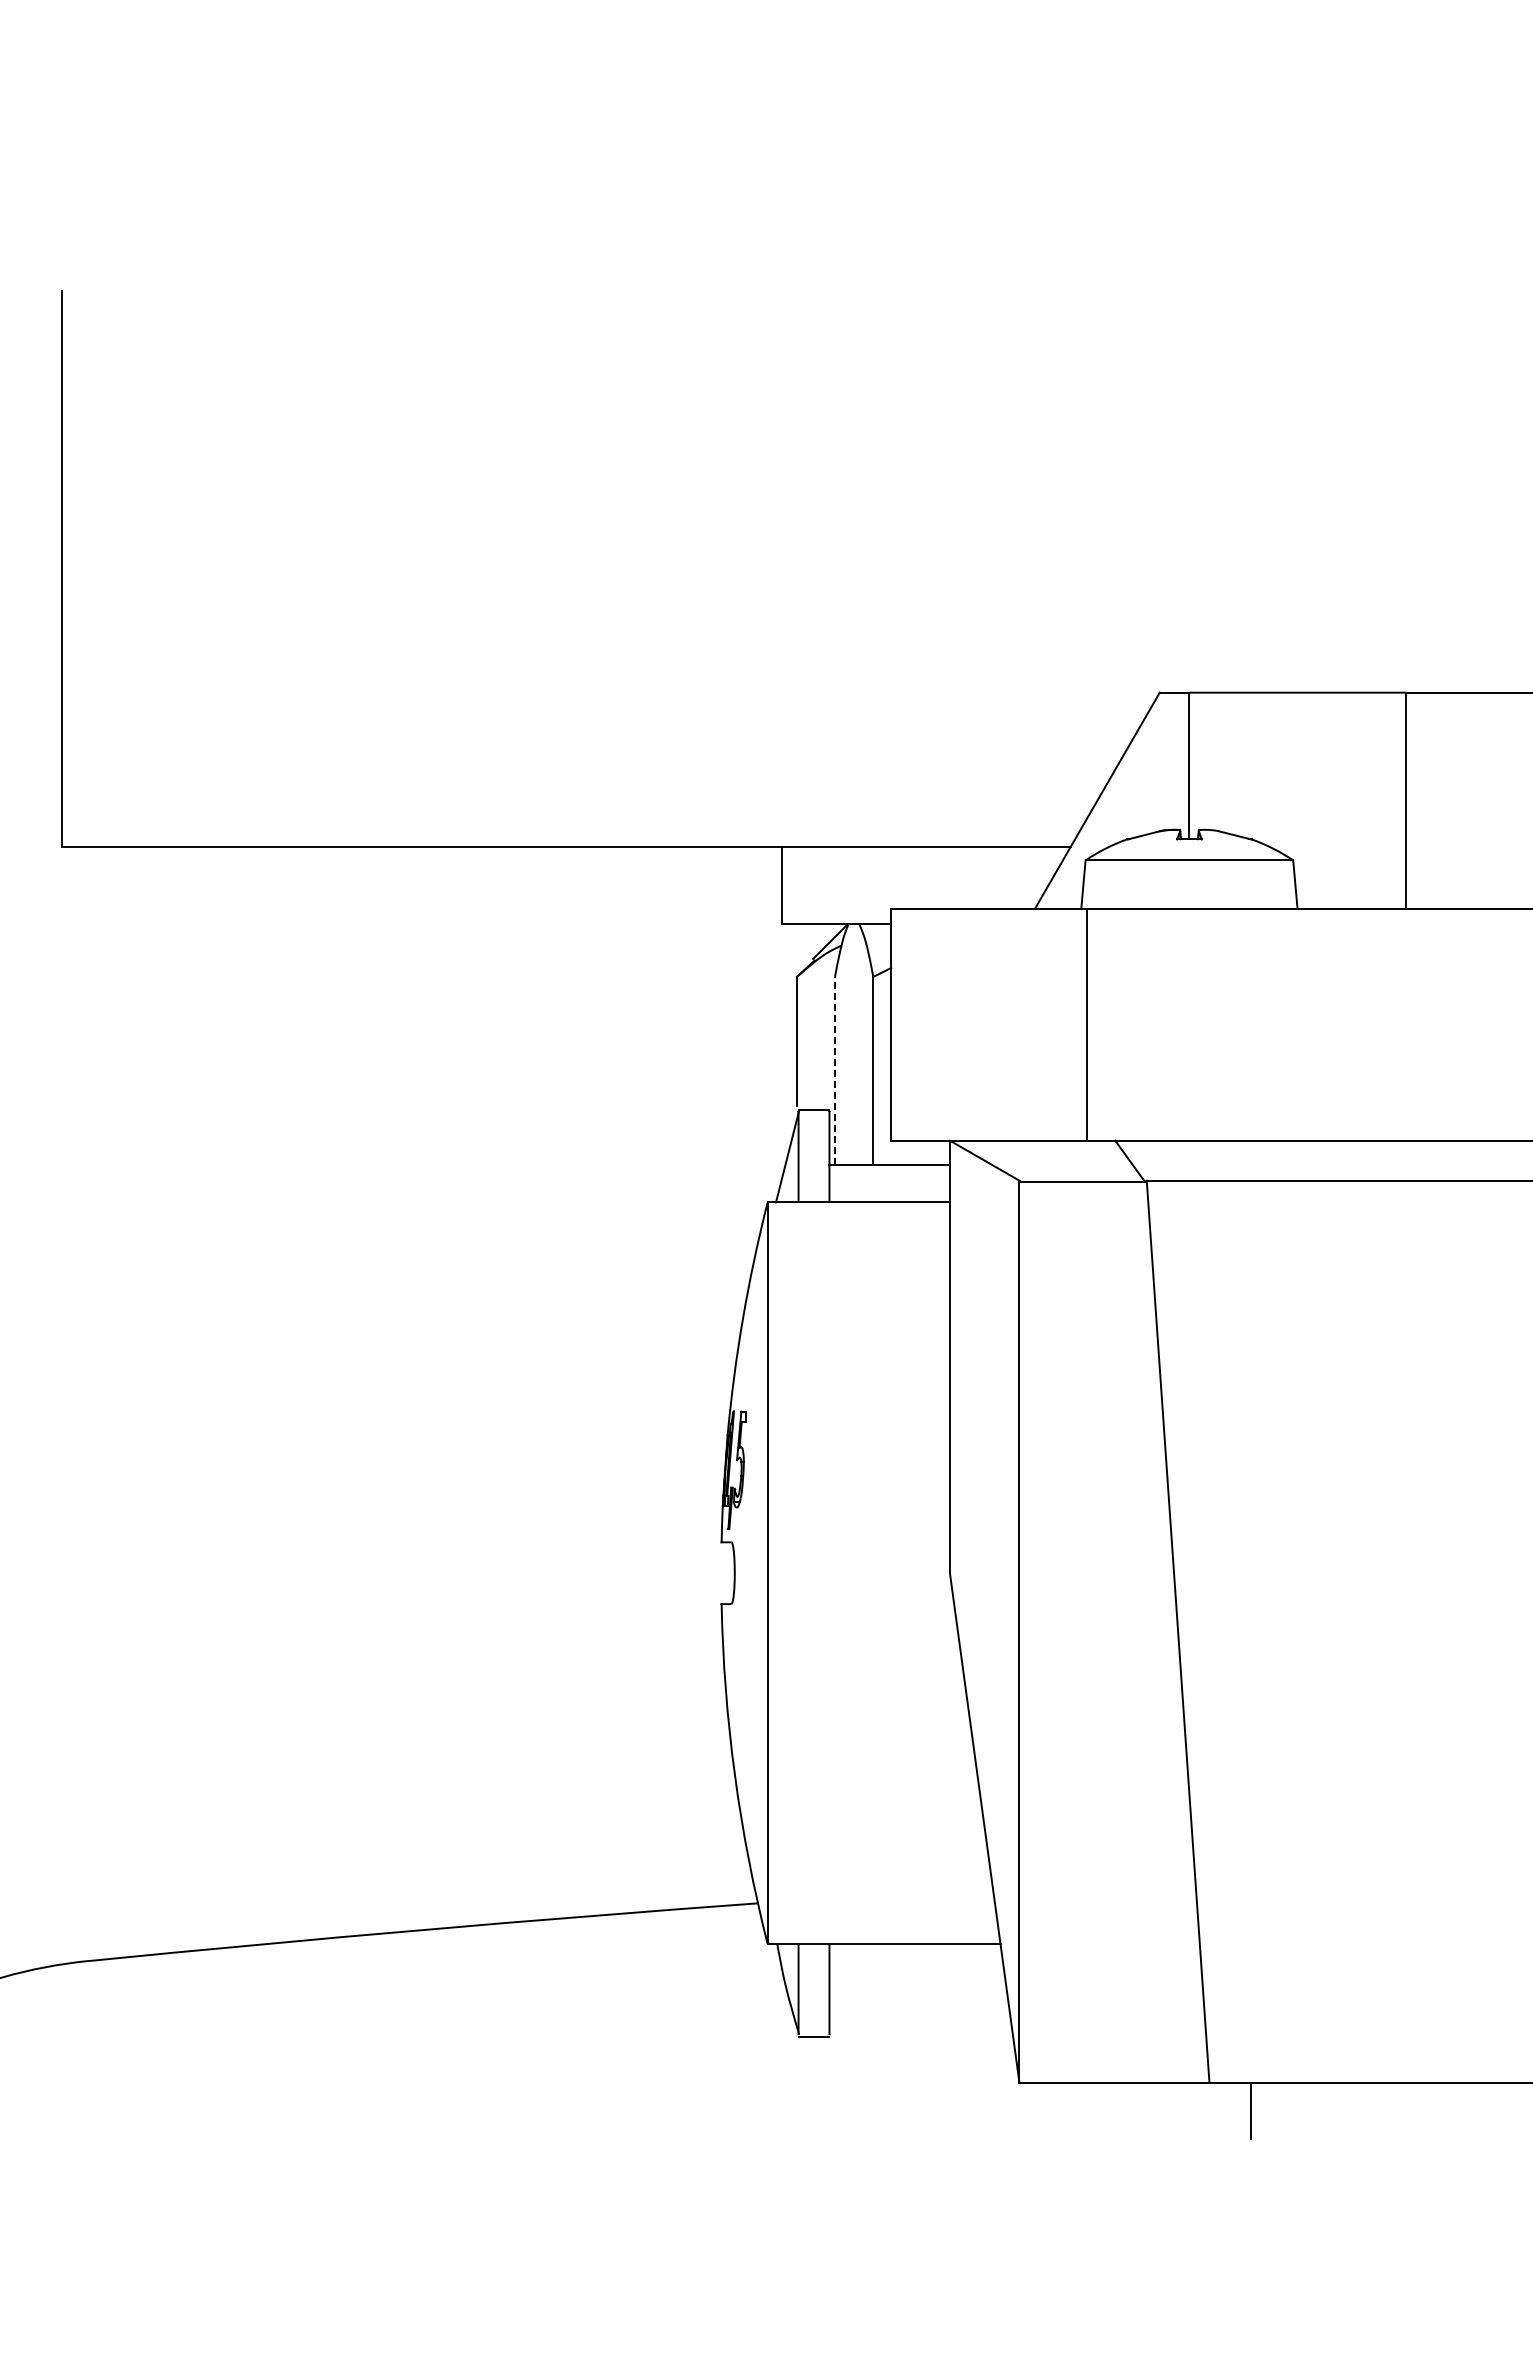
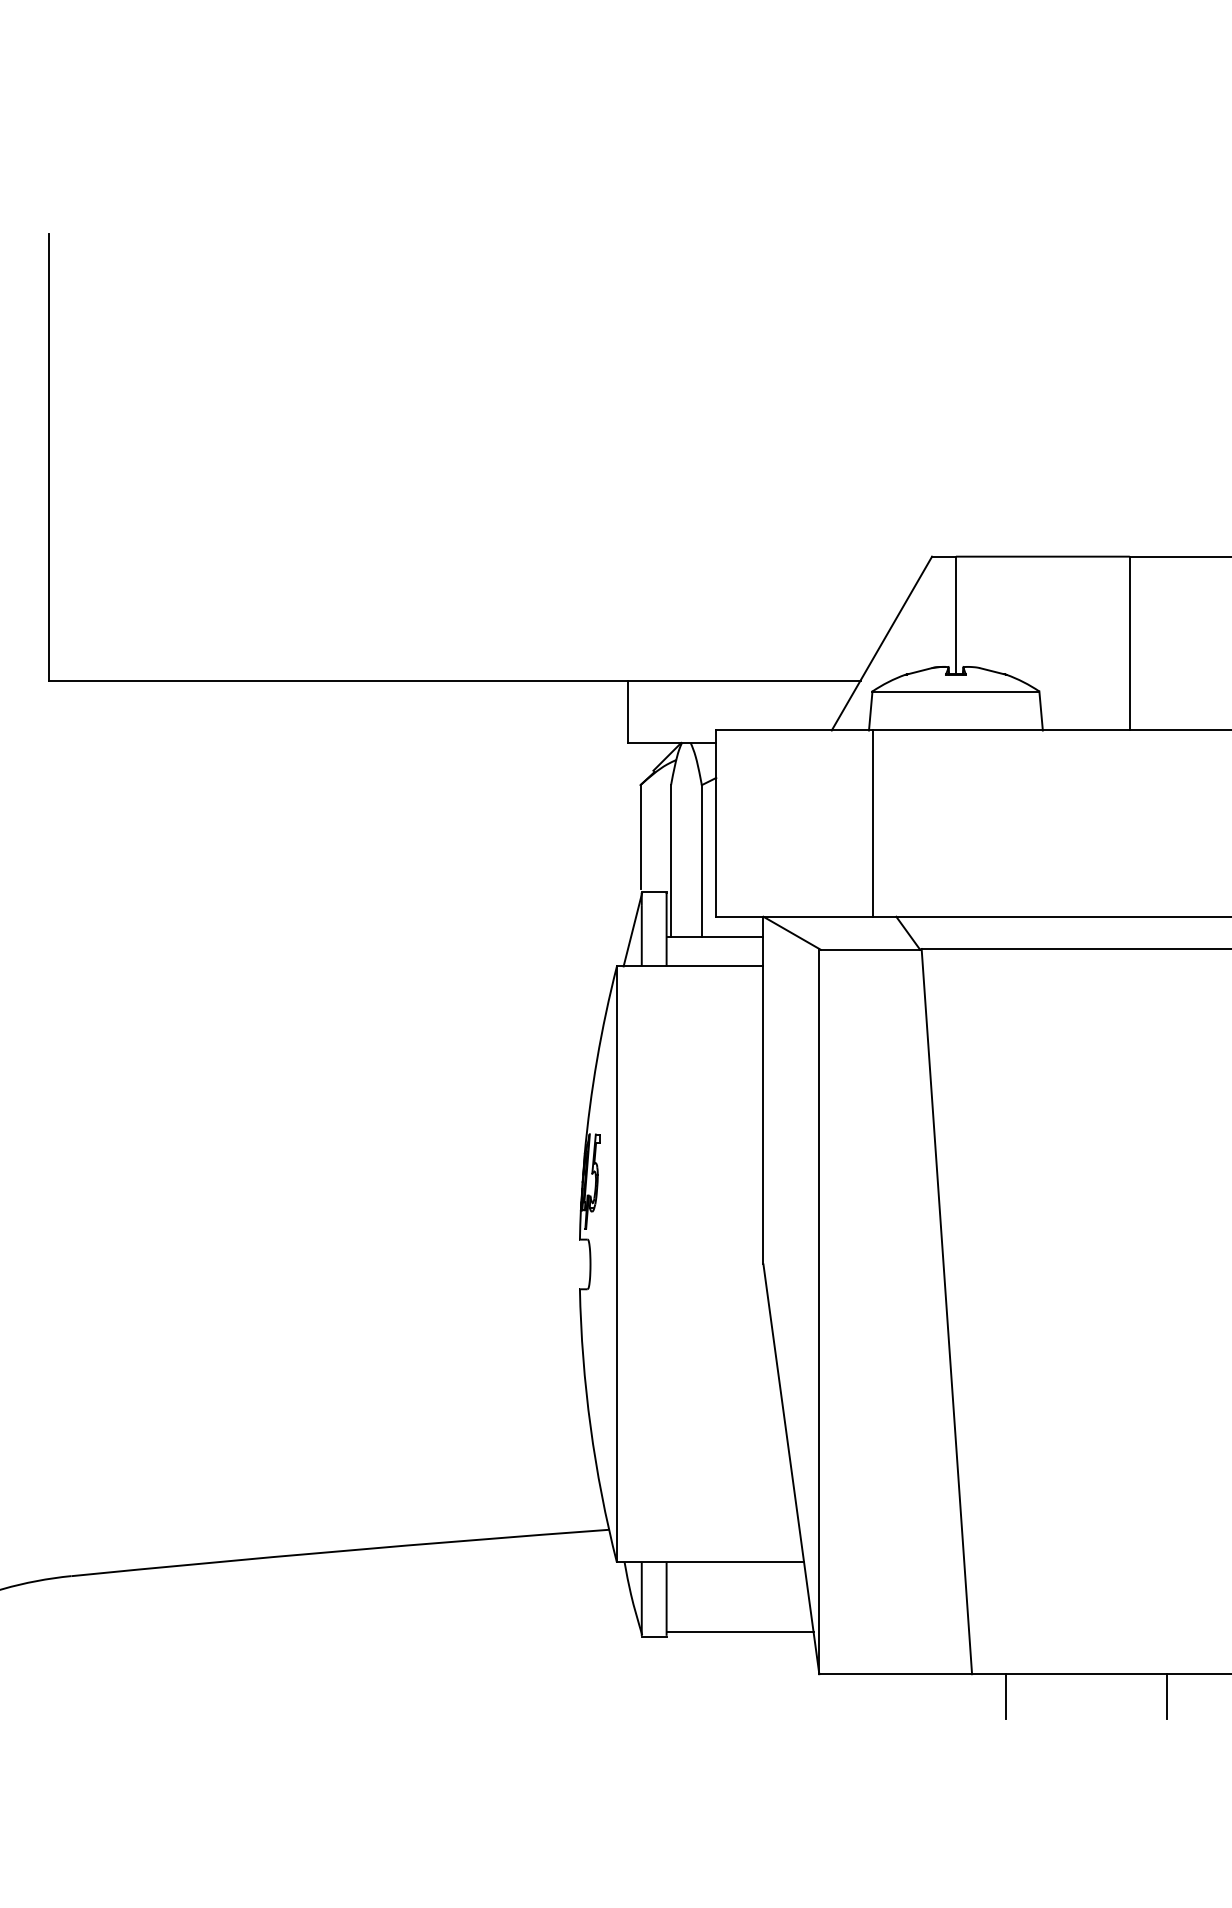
line: (835, 1070) -> (671, 860), dashed -> solid
line: (920, 2030) -> (739, 1632), added
line: (1452, 2110) -> (1167, 1696), added

